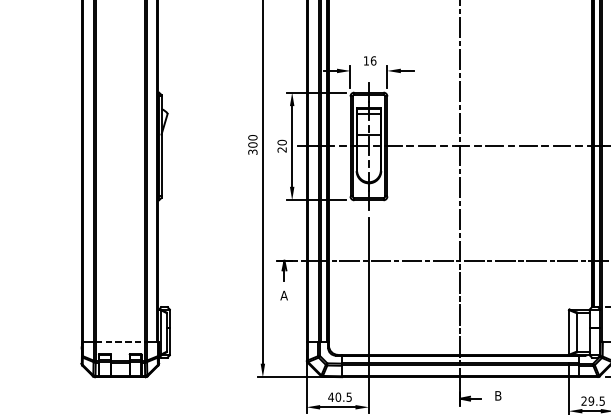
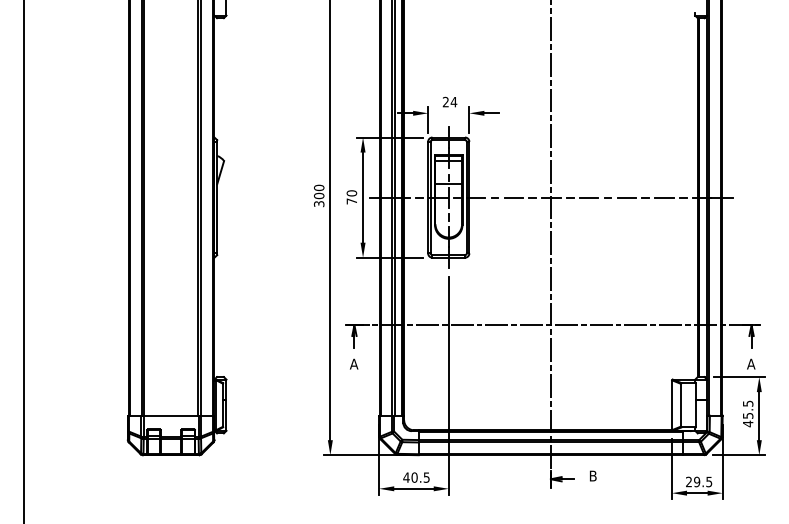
text: (369, 60) -> (449, 101), 16 -> 24
text: (281, 149) -> (351, 201), 20 -> 70
line: (120, 341) -> (171, 415), dashed -> solid

